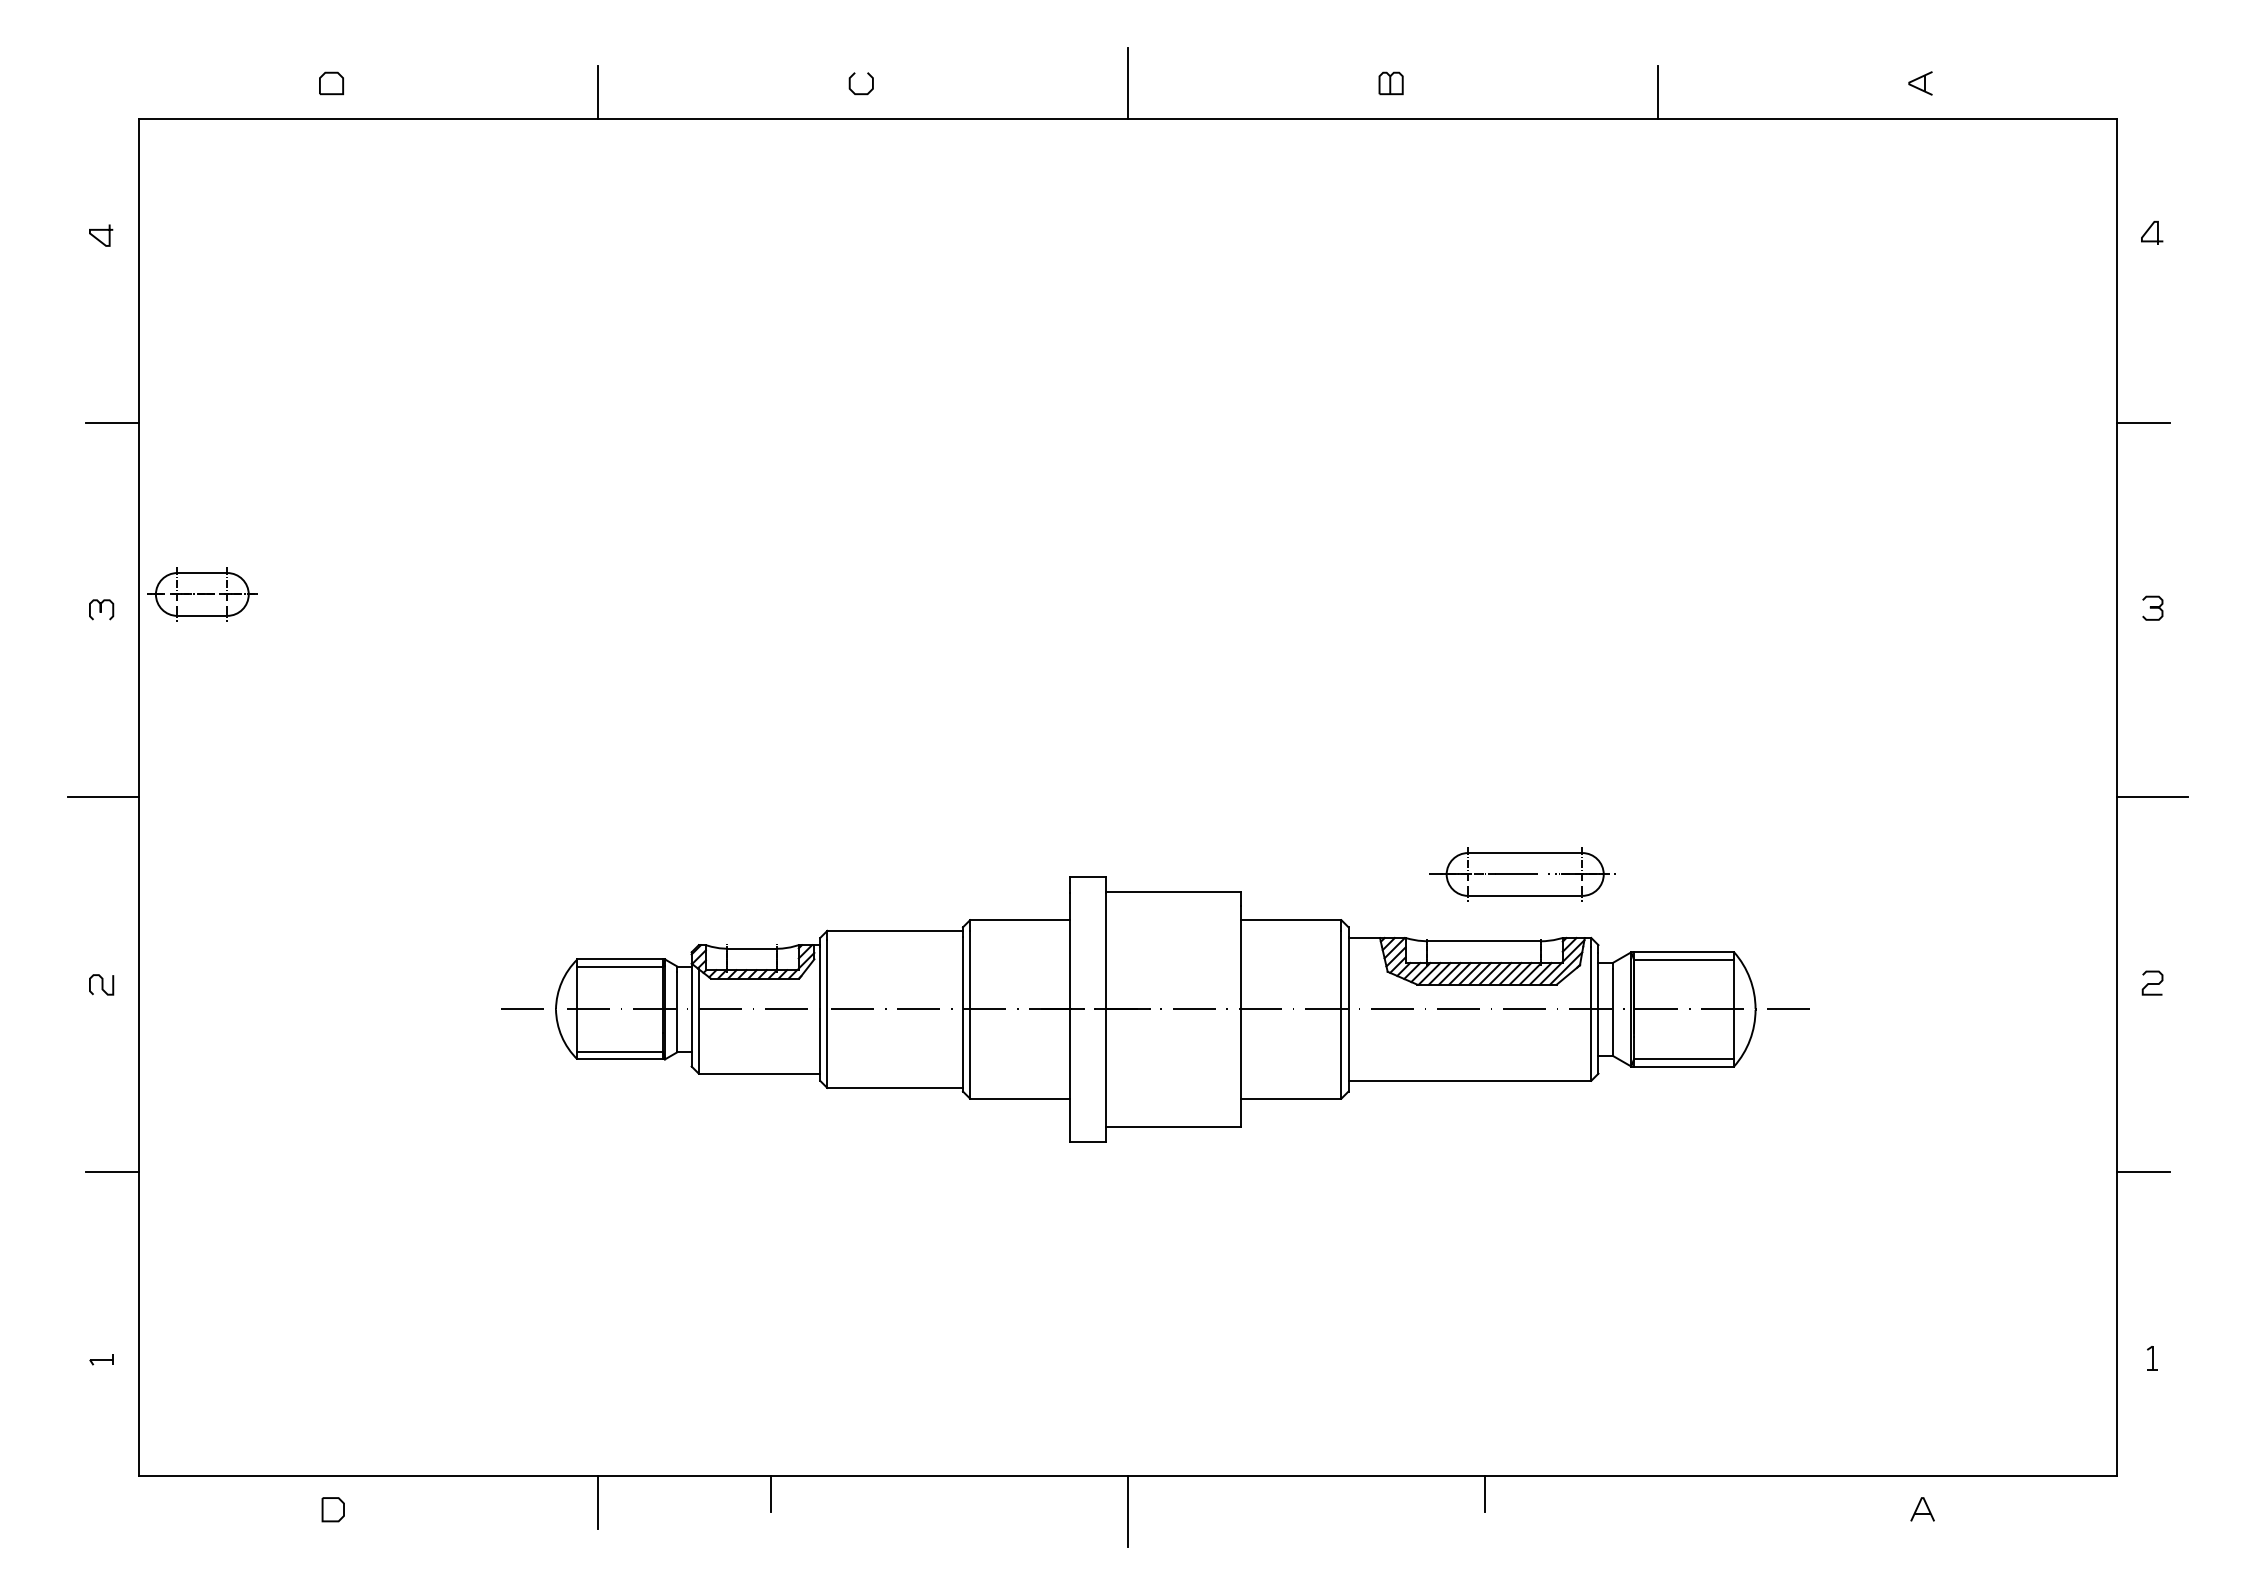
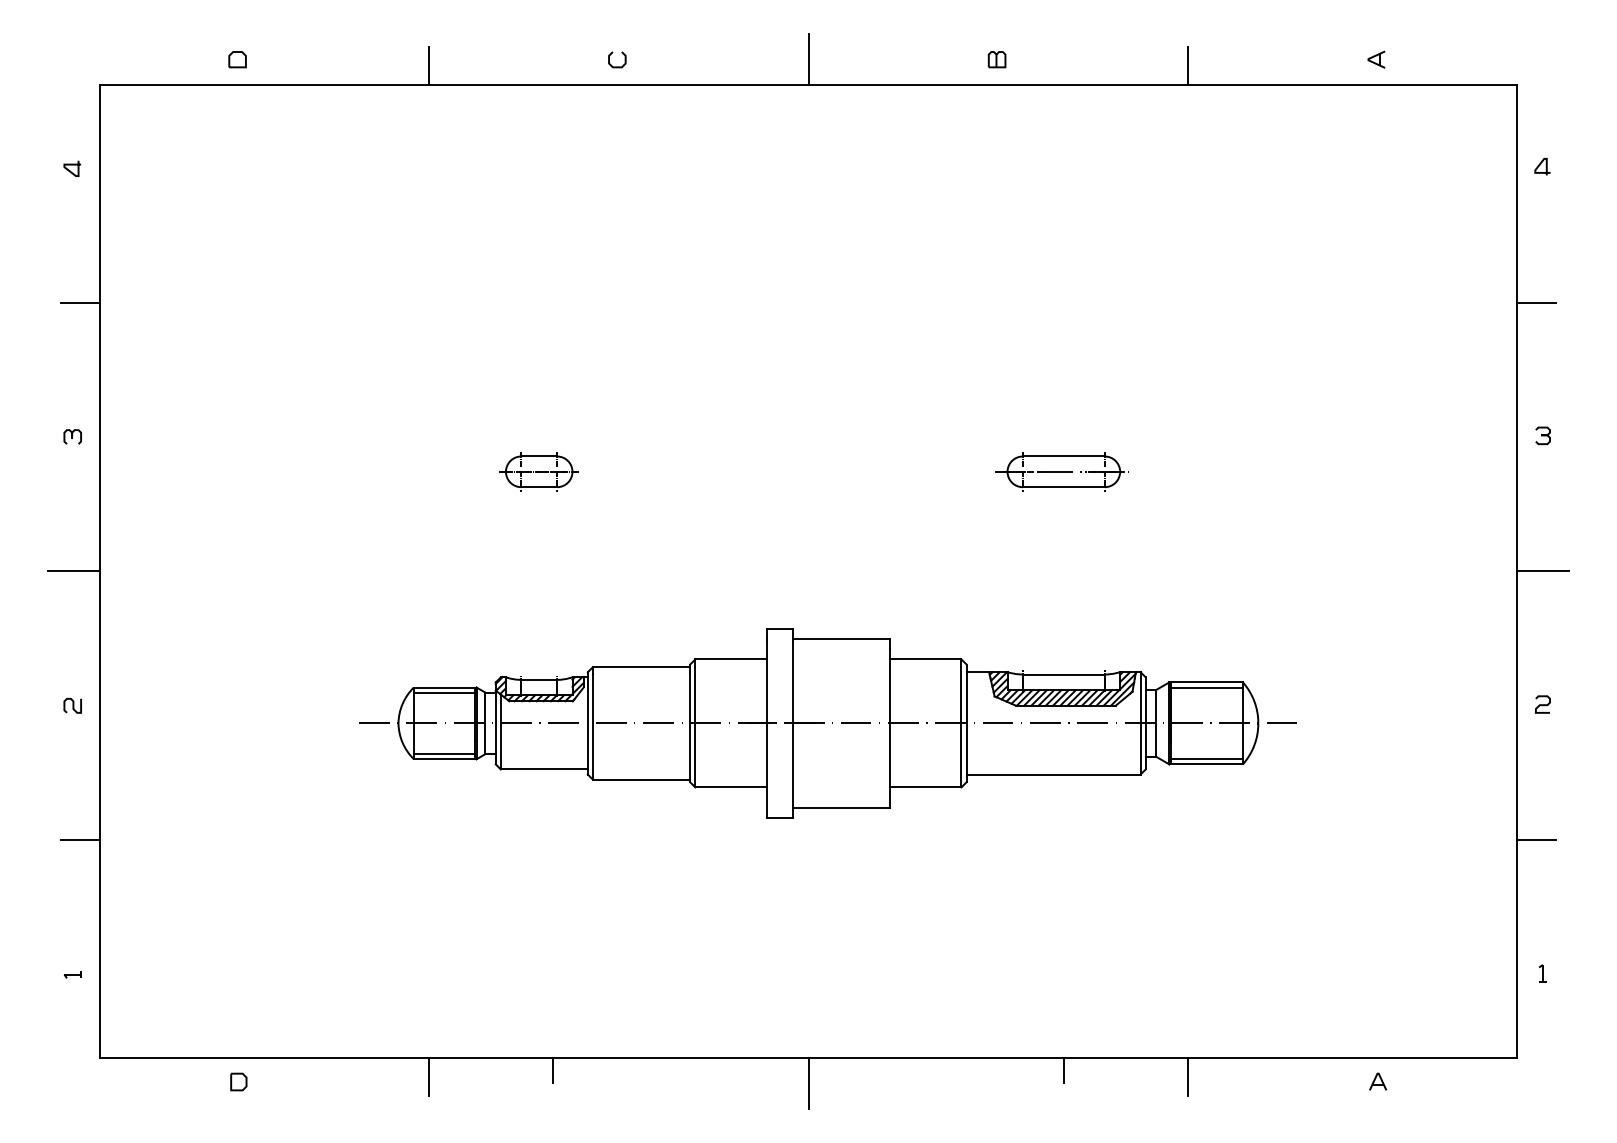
part: (202, 594) -> (539, 471), moved
part: (1522, 874) -> (1061, 471), moved
line: (1657, 1502) -> (1188, 1076), added

